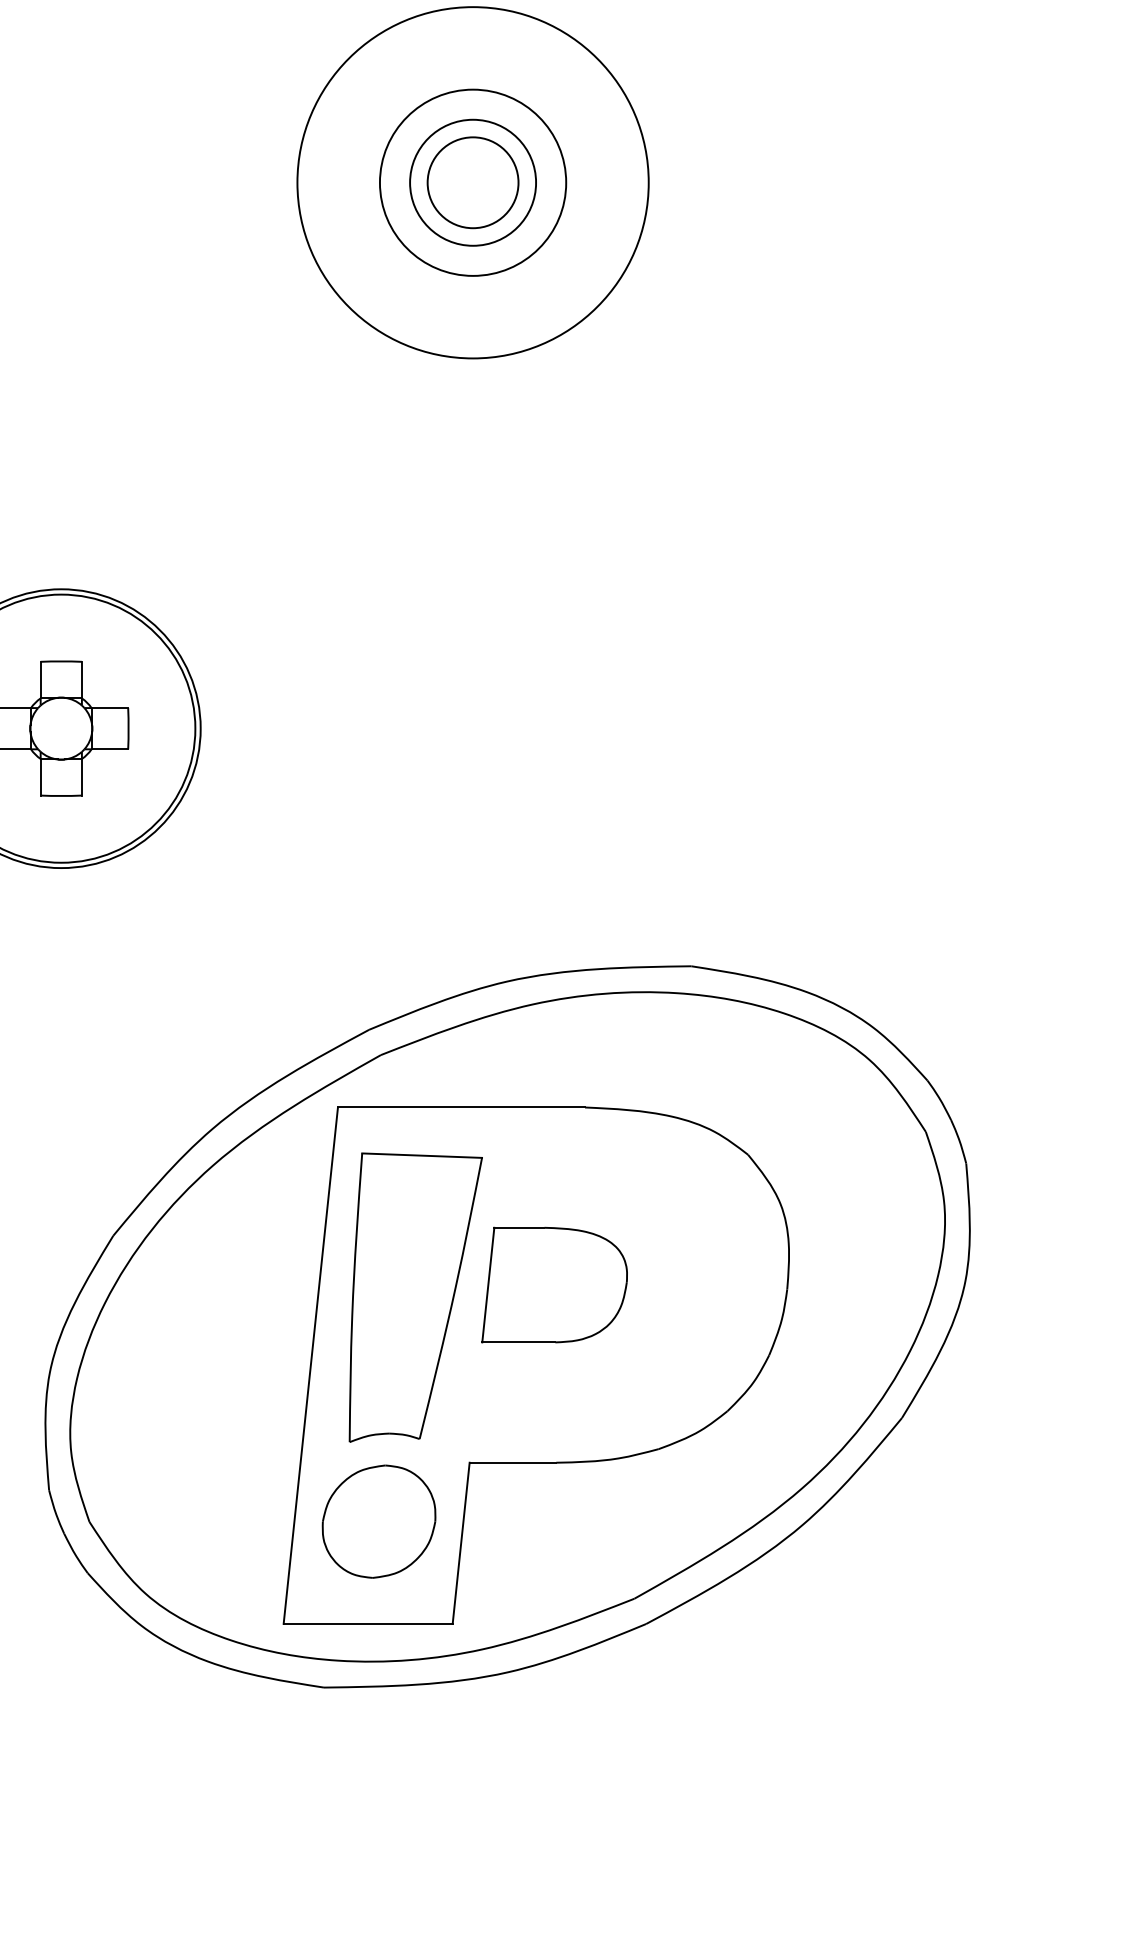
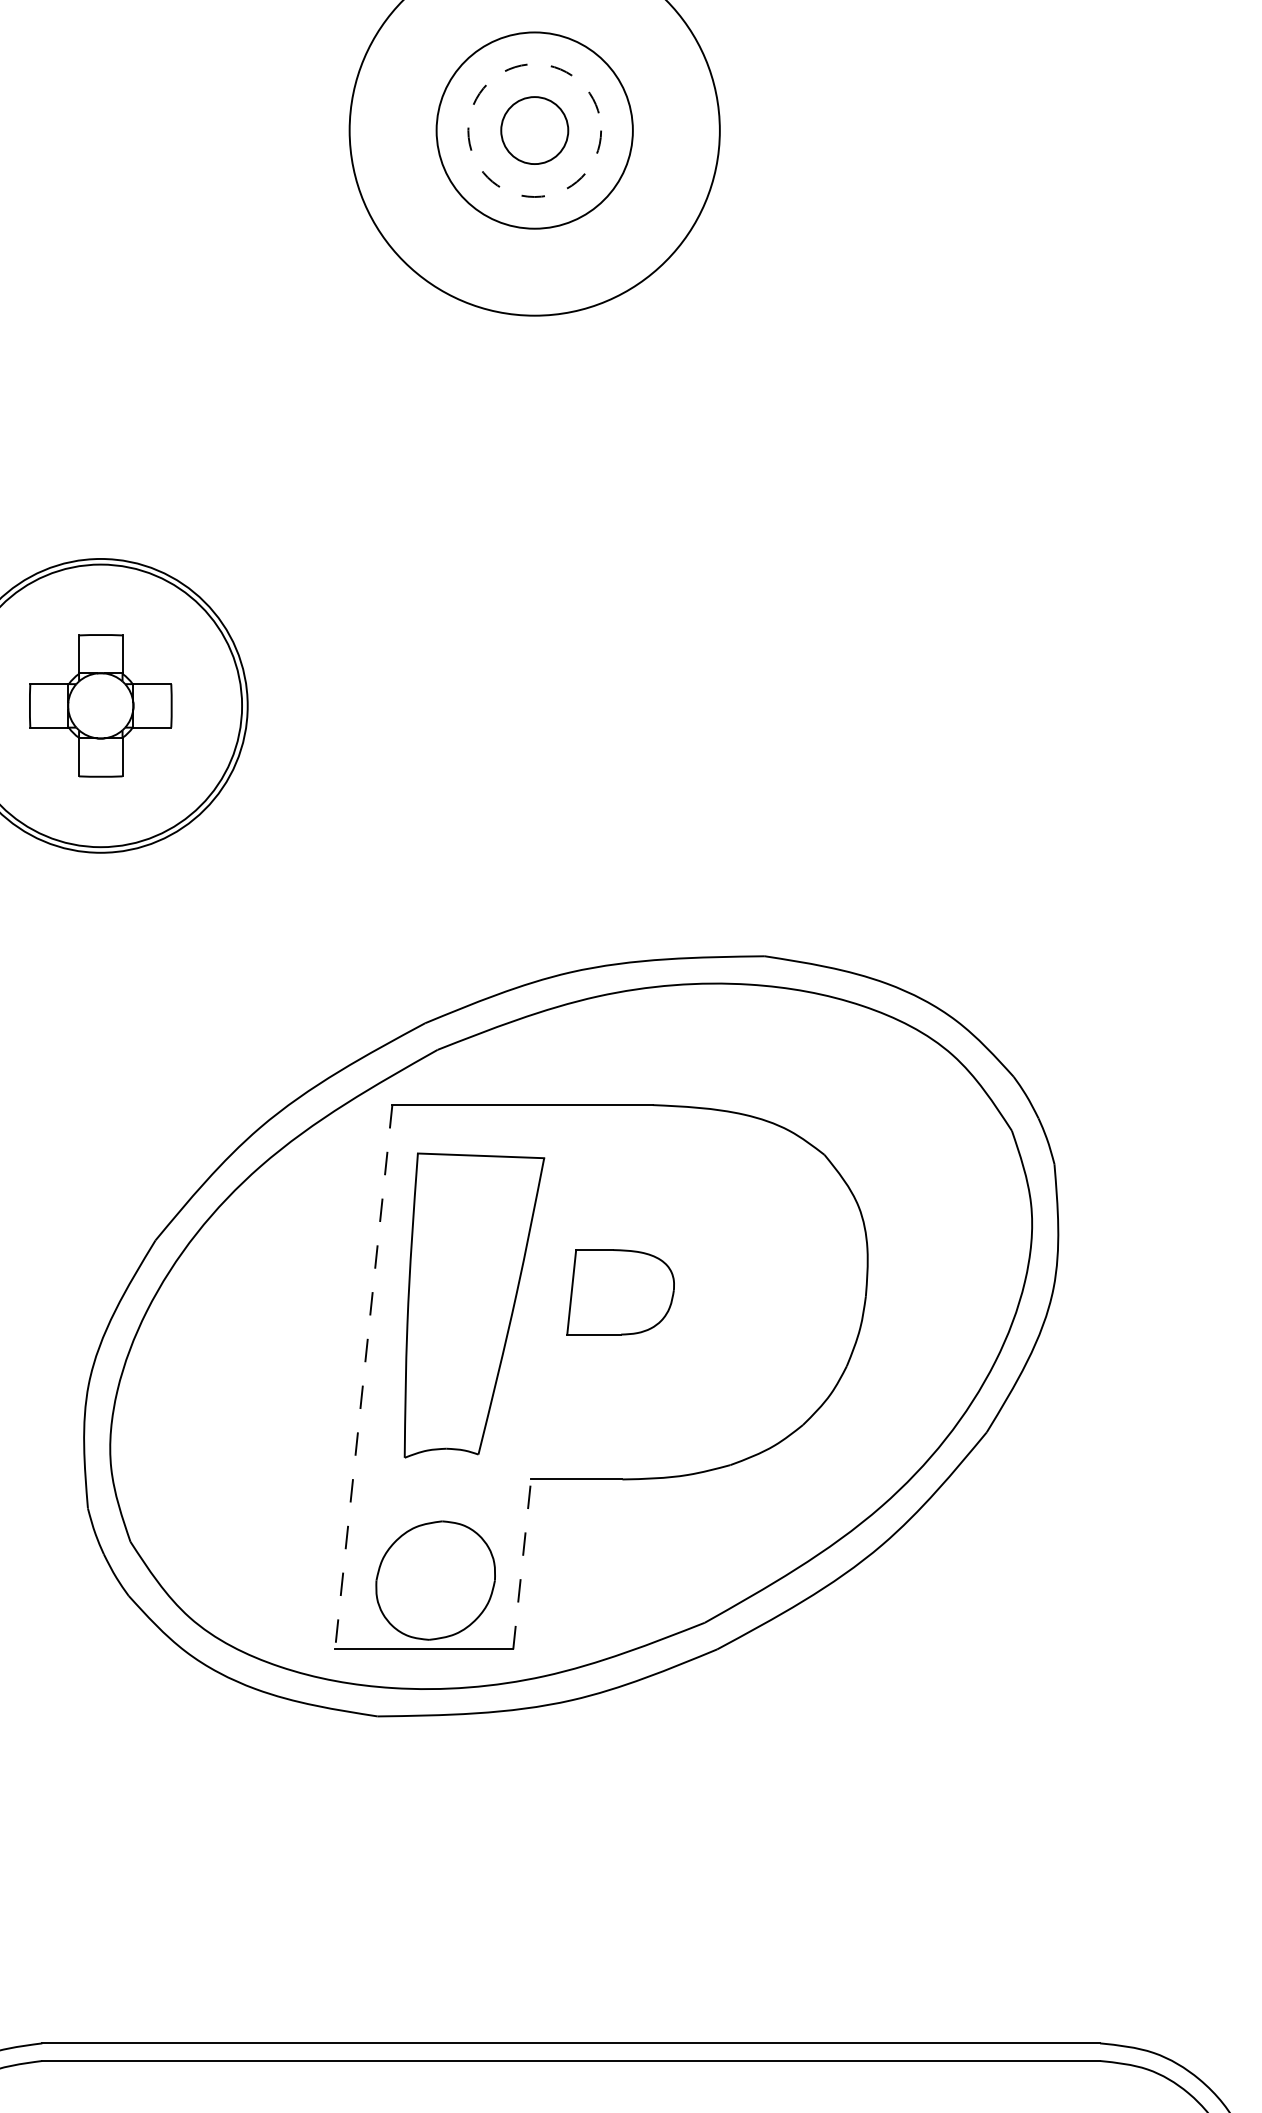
circle: (472, 182) -> (534, 130), size x0.7
circle: (472, 182) -> (534, 130), solid -> dashed
part: (554, 1285) -> (620, 1292), size x0.7
line: (310, 1365) -> (363, 1377), solid -> dashed
part: (378, 1521) -> (435, 1580), moved
line: (461, 1542) -> (522, 1563), solid -> dashed

